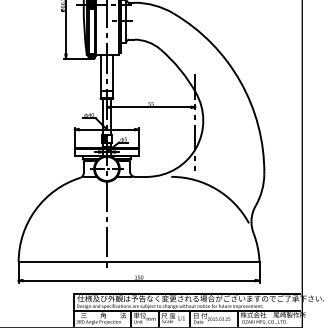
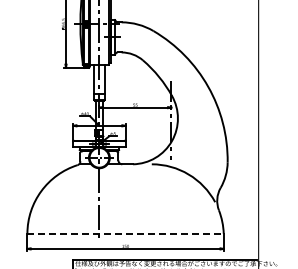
line: (140, 261) -> (126, 233), solid -> dashed

